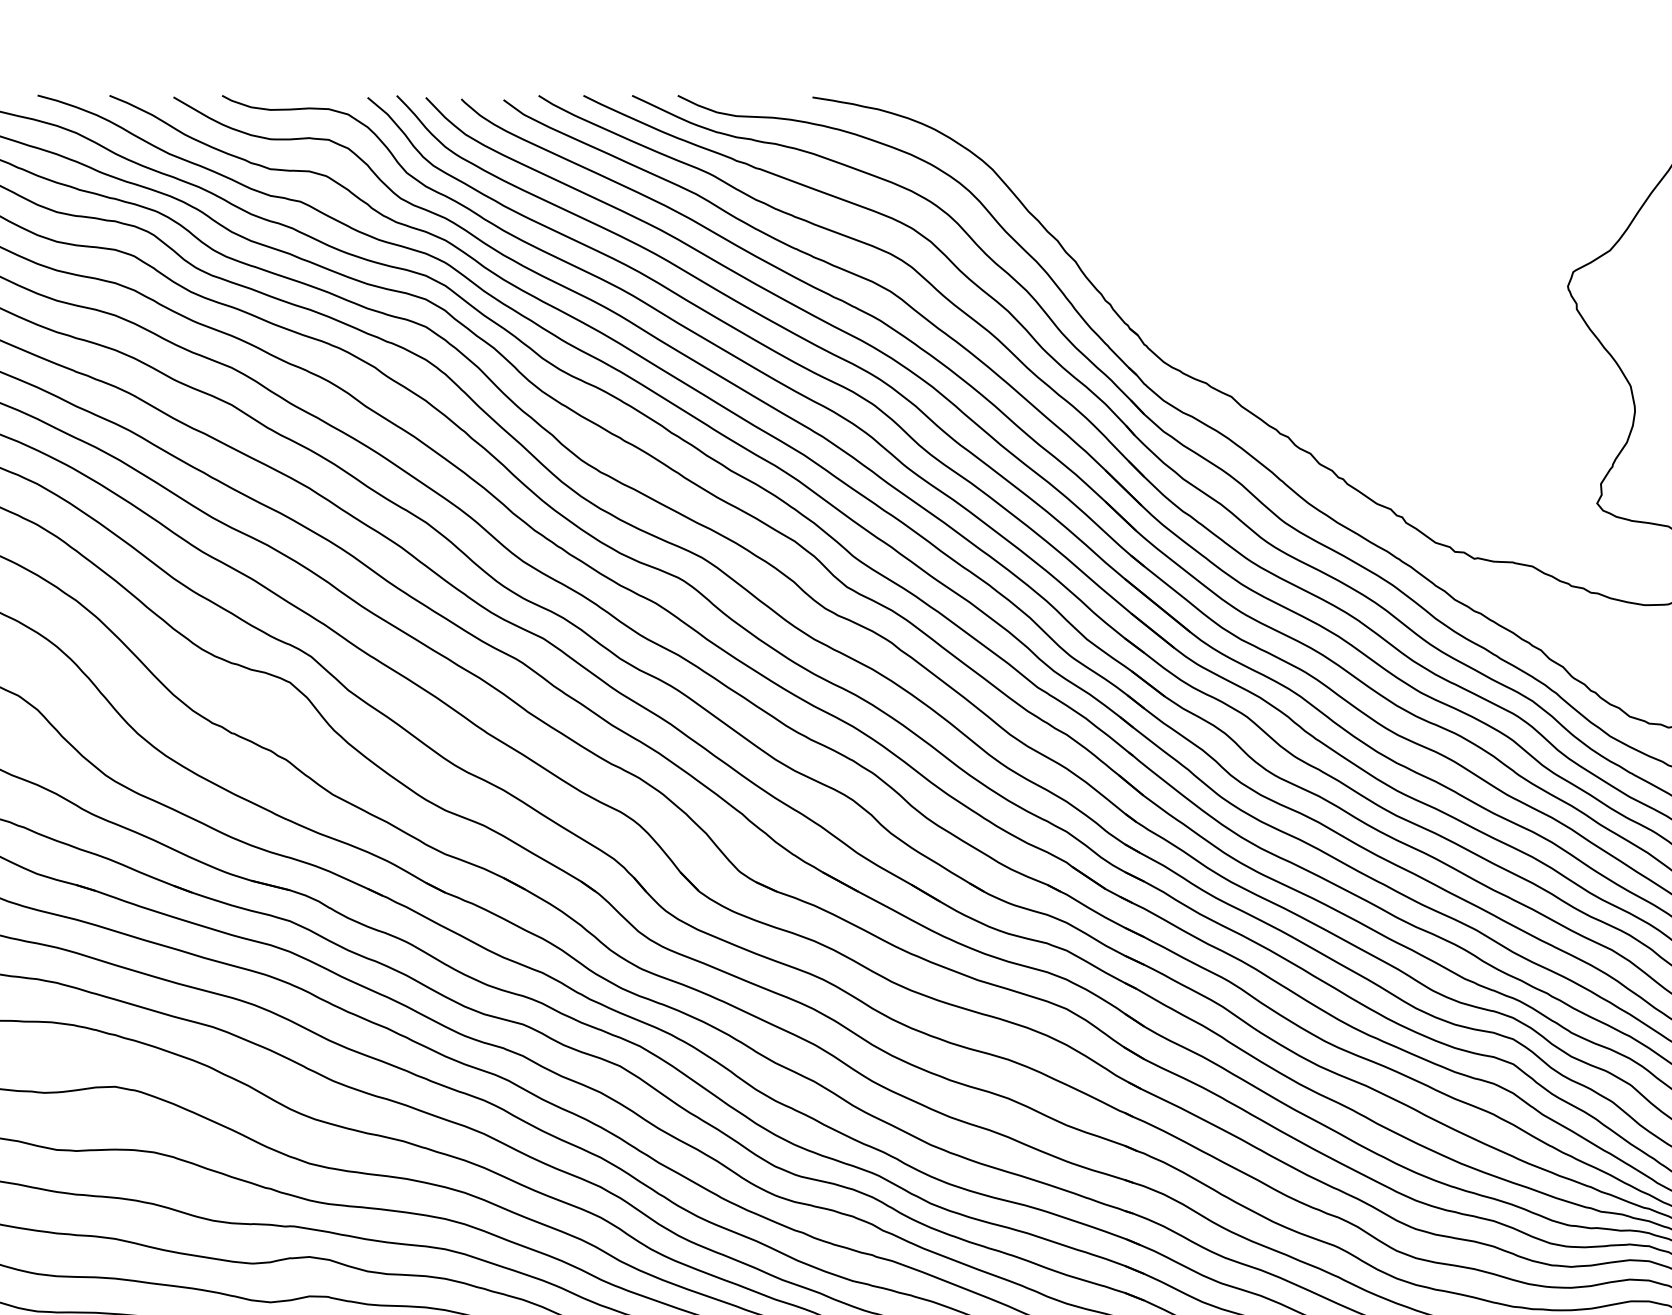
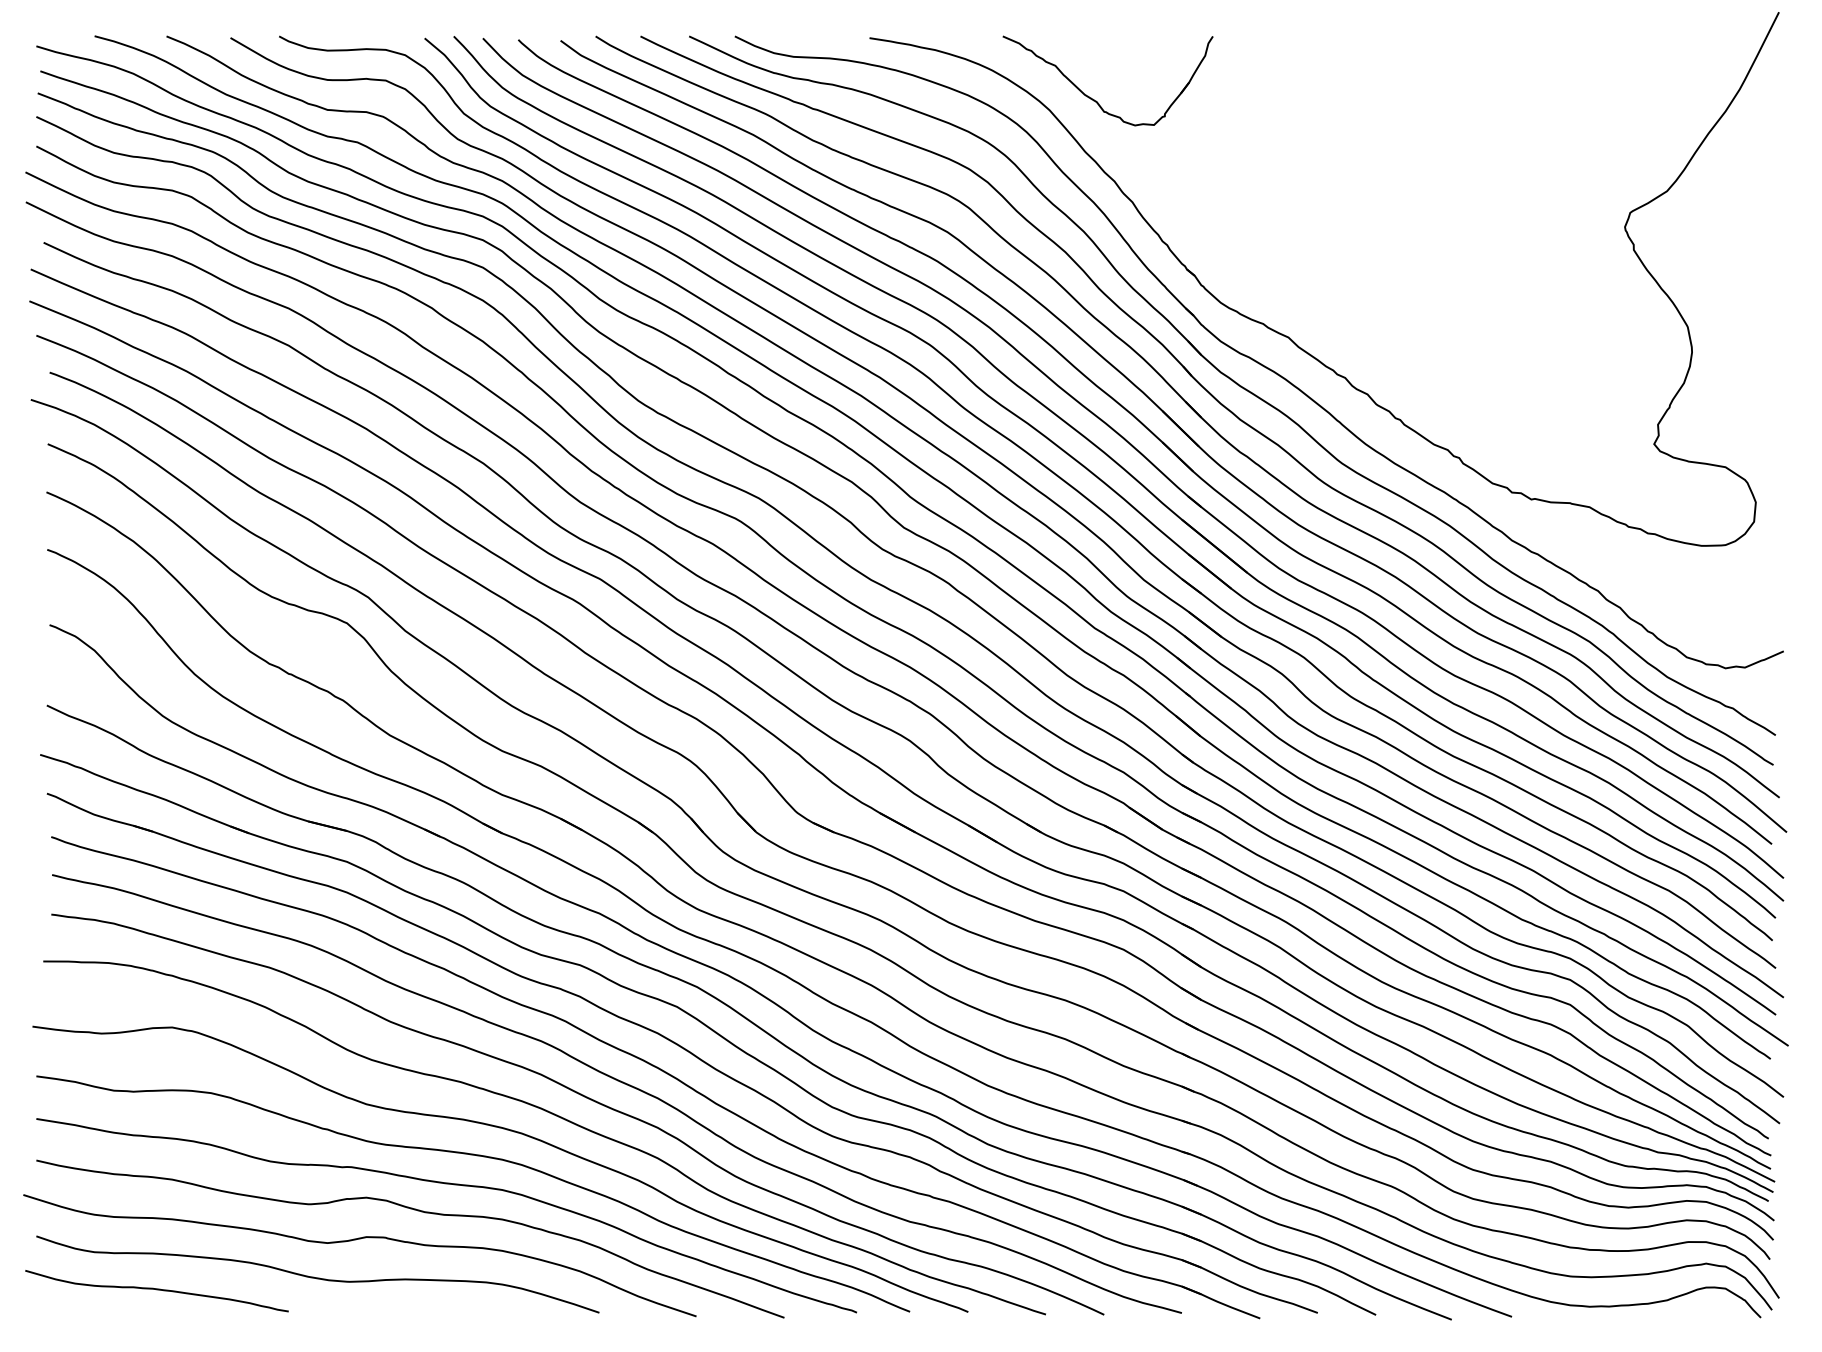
part: (1039, 159) -> (1096, 100), added

